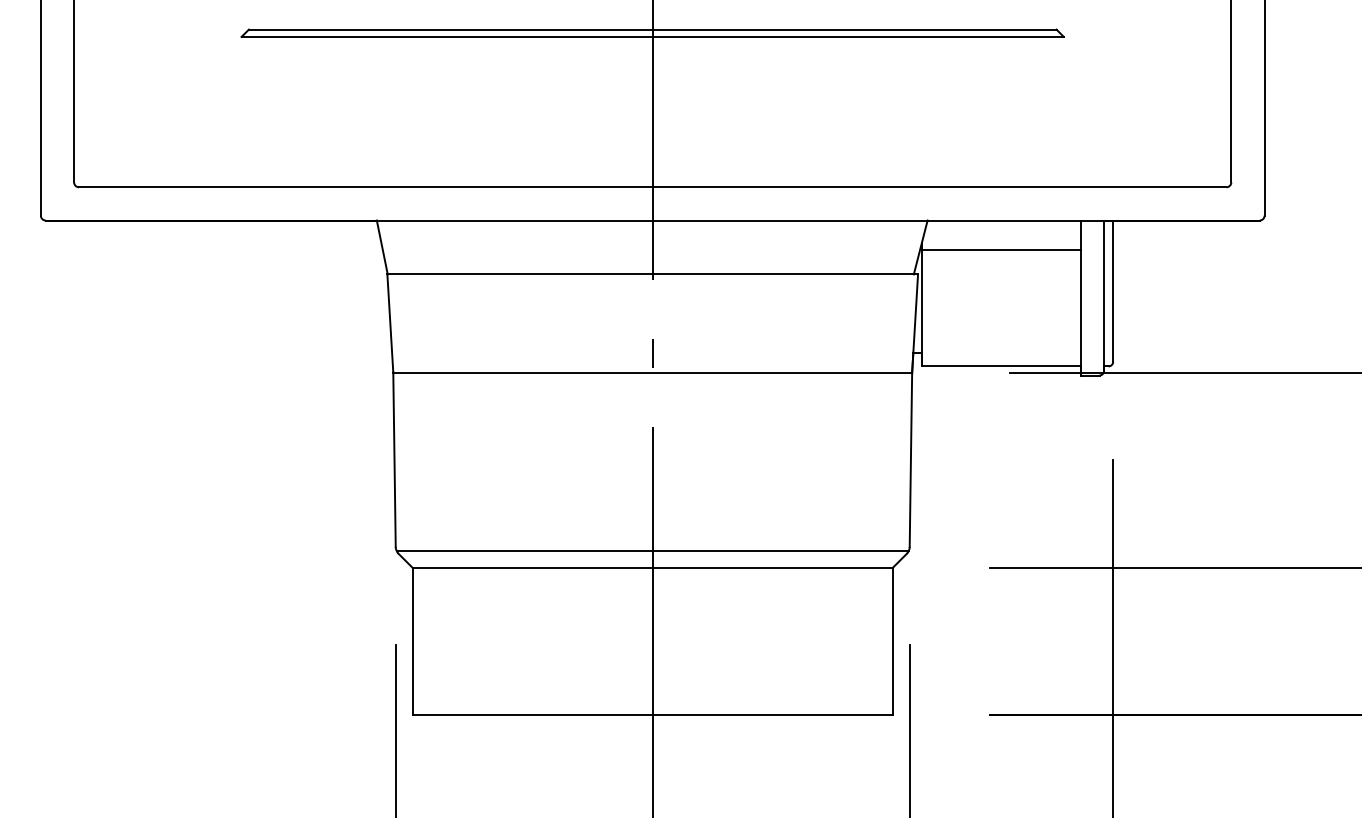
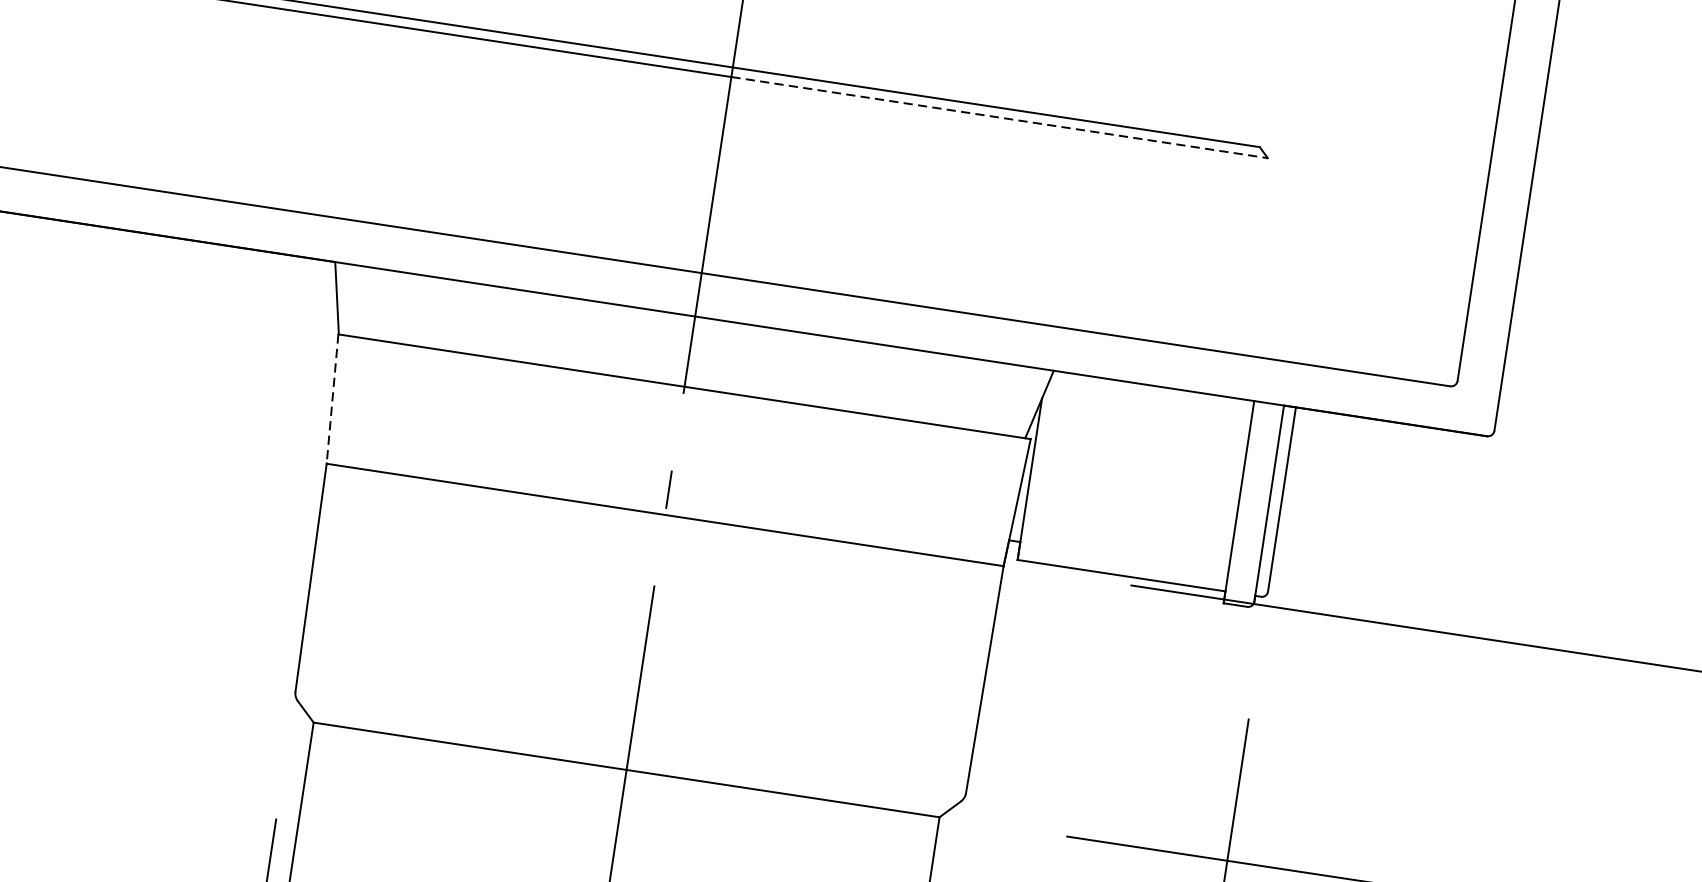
line: (858, 36) -> (999, 117), solid -> dashed
line: (1001, 249) -> (1144, 423), removed
line: (390, 324) -> (332, 400), solid -> dashed
line: (652, 551) -> (629, 748), removed

